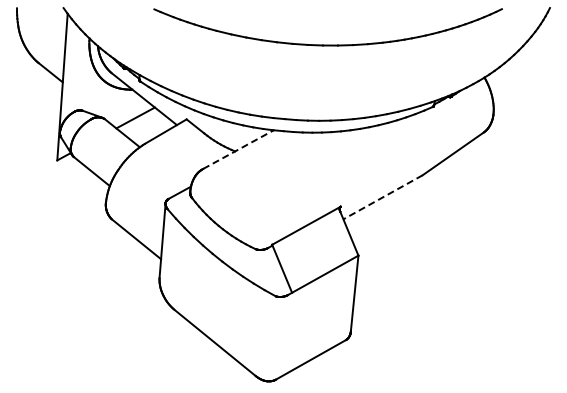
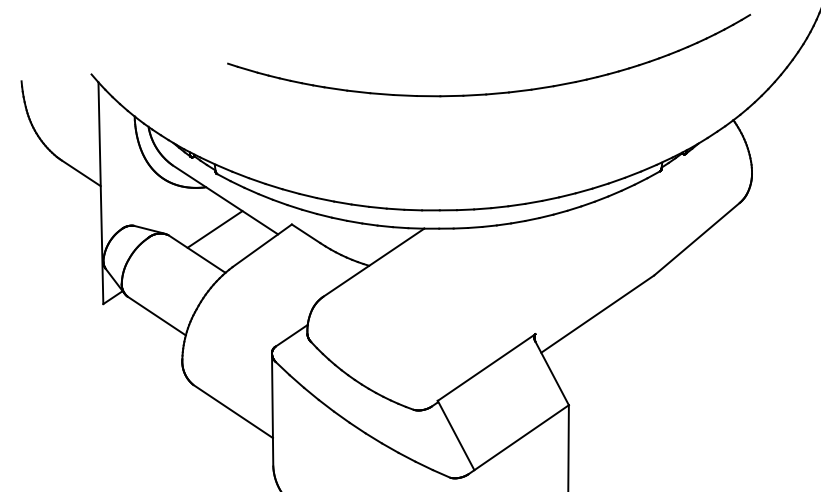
line: (239, 149) -> (375, 262), dashed -> solid
line: (382, 197) -> (596, 314), dashed -> solid

